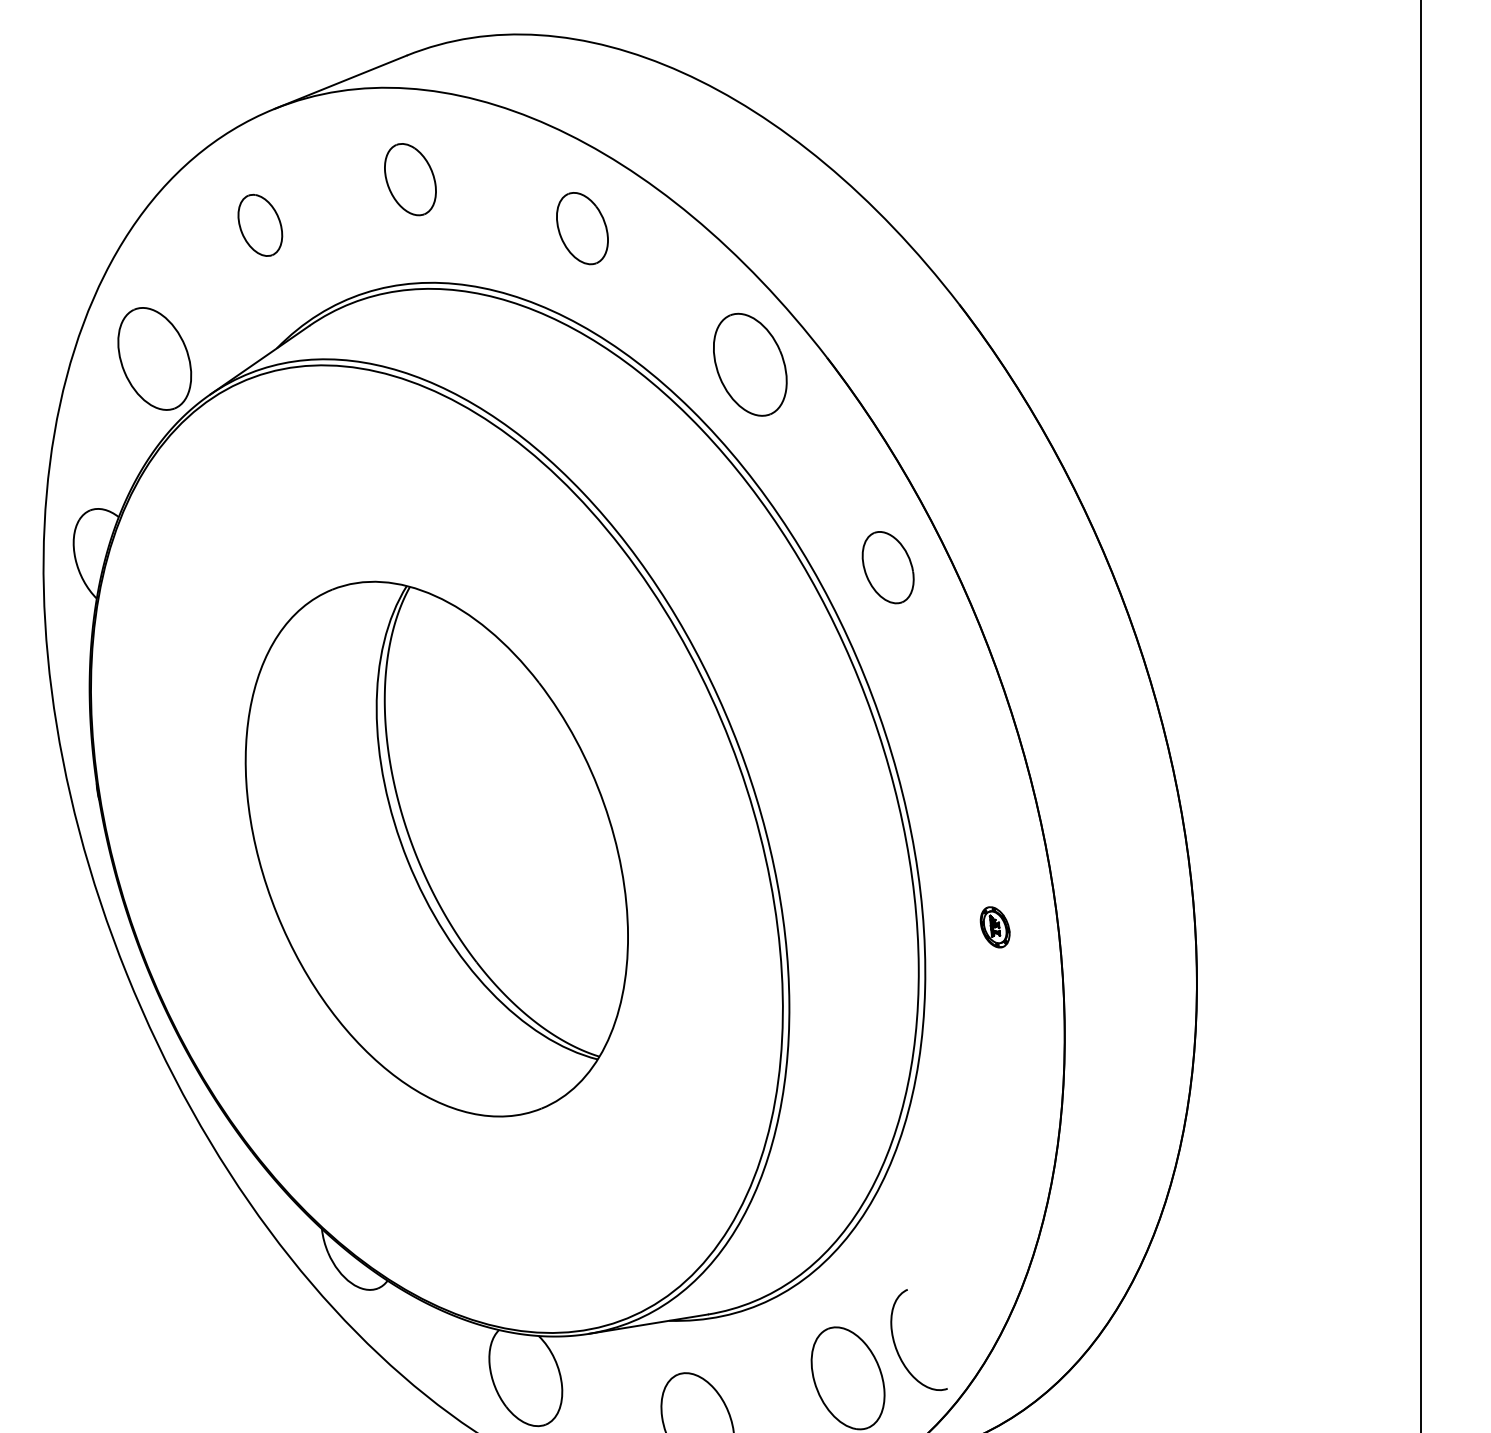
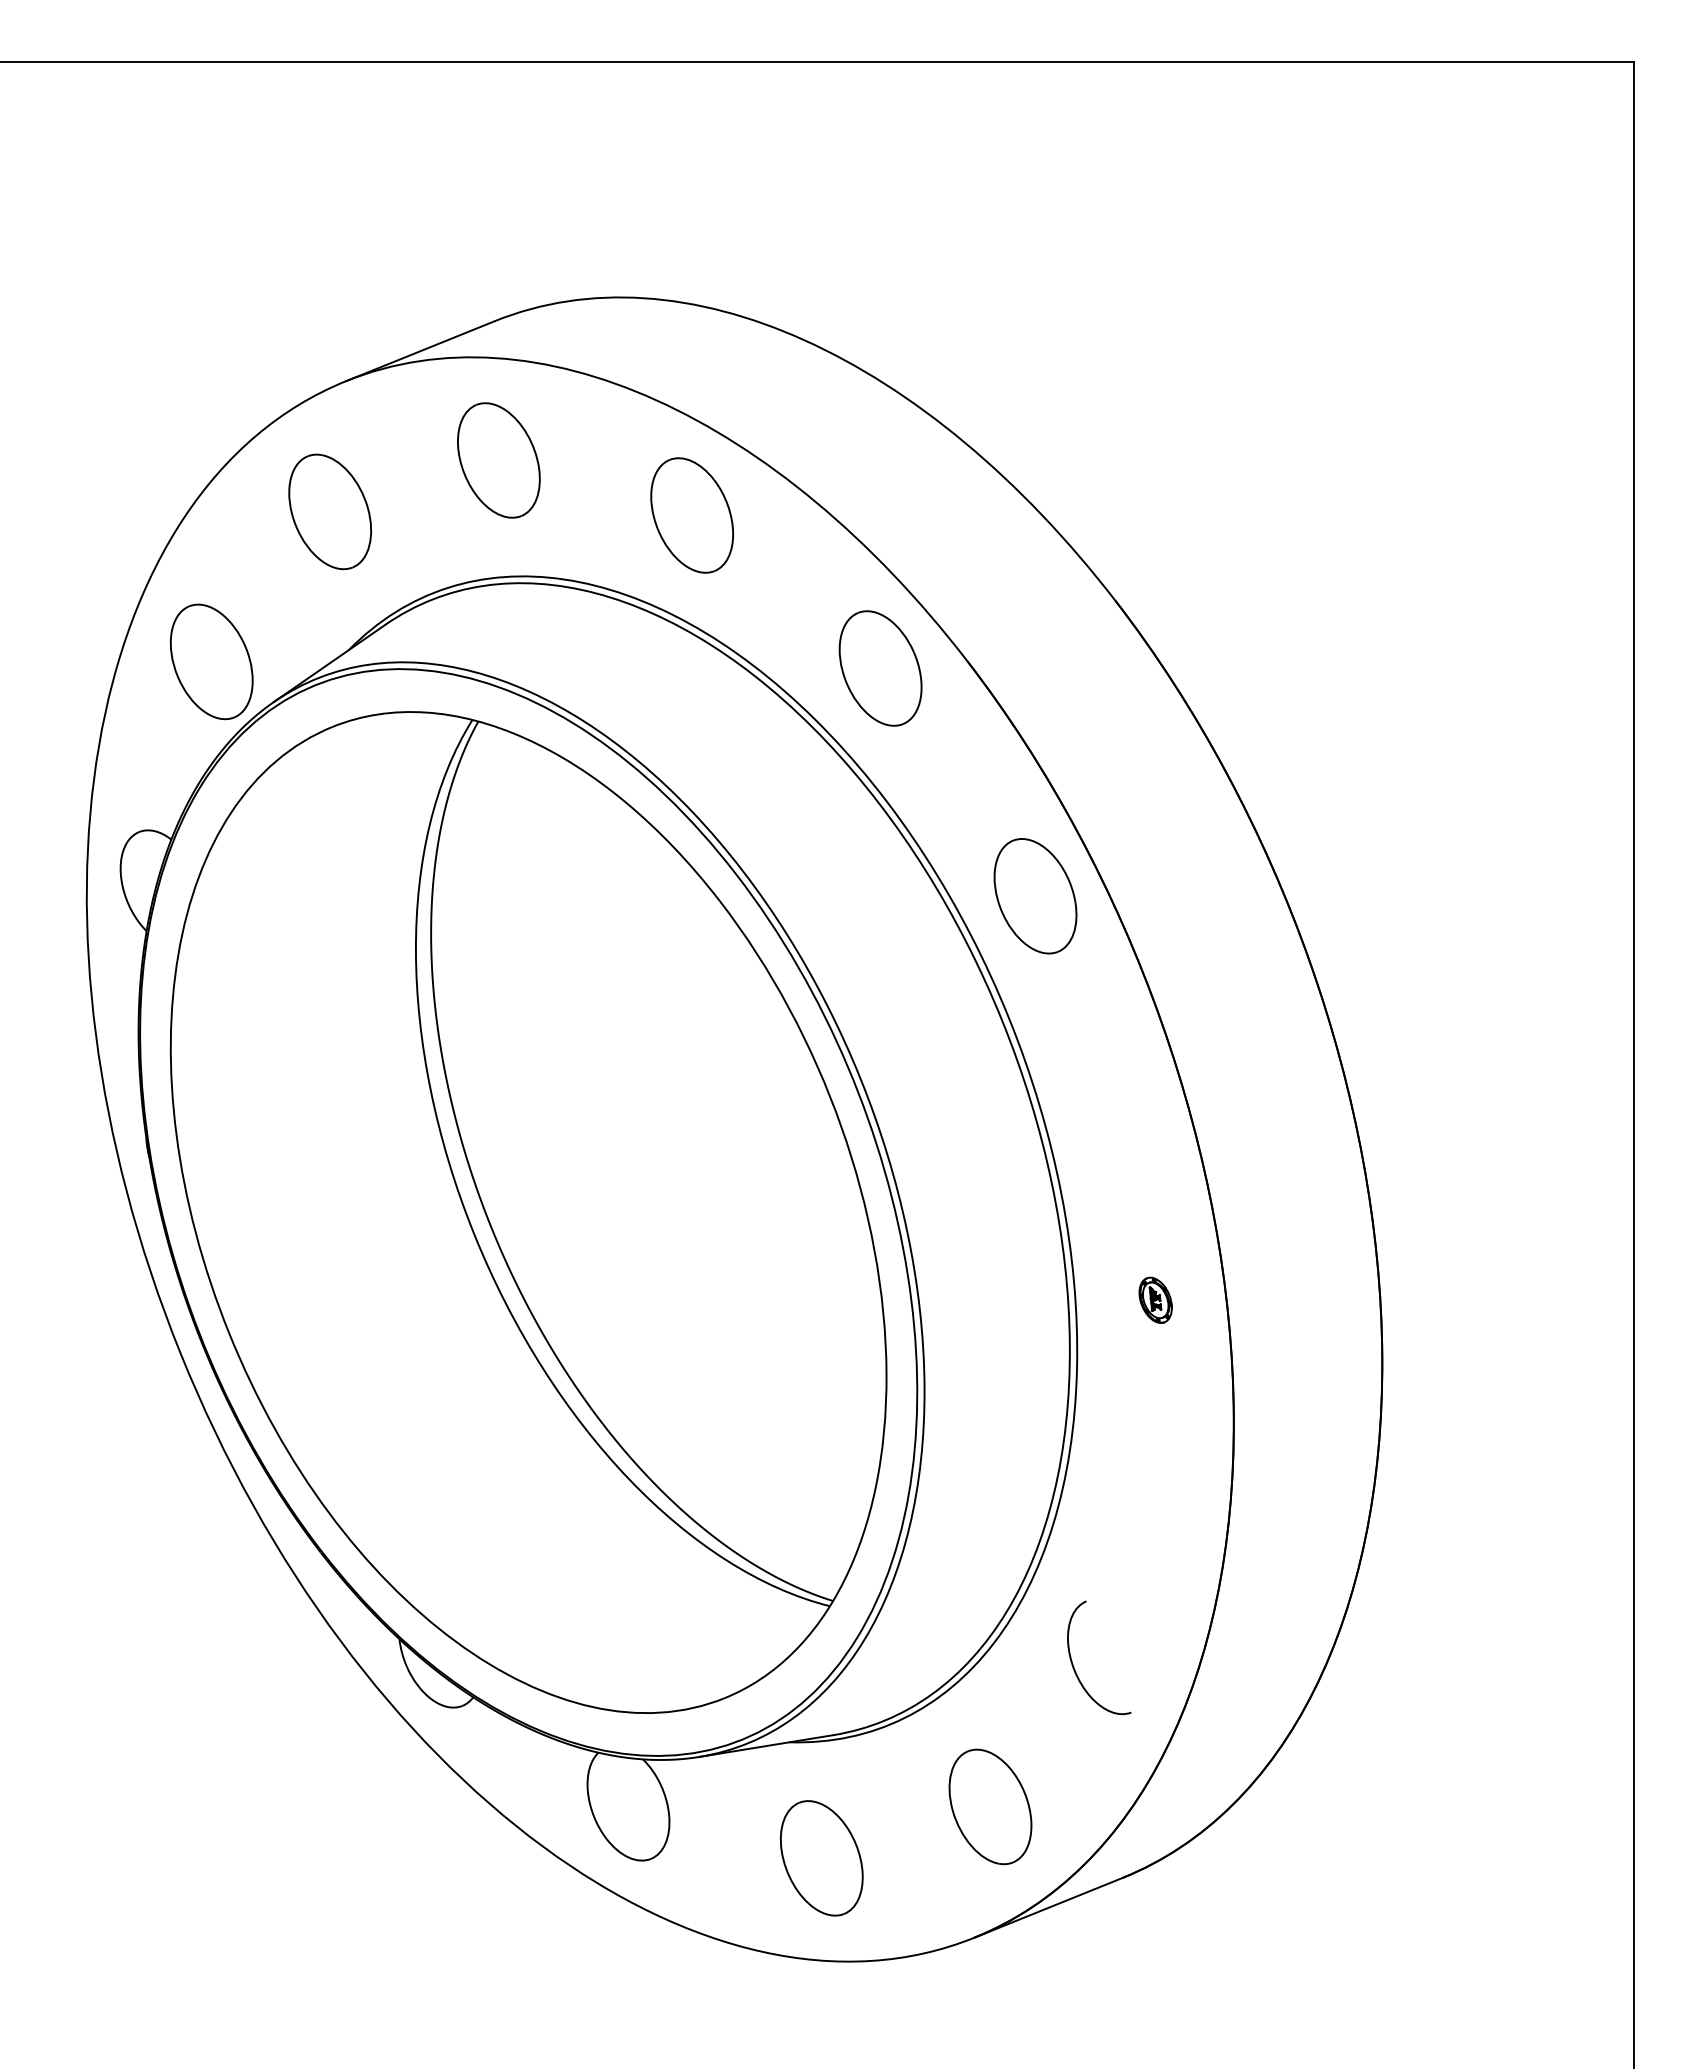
part: (410, 179) -> (498, 460), size x1.43
part: (260, 225) -> (330, 511), size x1.67
part: (581, 228) -> (691, 515), size x1.43
part: (888, 567) -> (1035, 896), size x1.43
part: (436, 849) -> (528, 1212), size x1.67
curve: (896, 1345) -> (1073, 1663), moved

